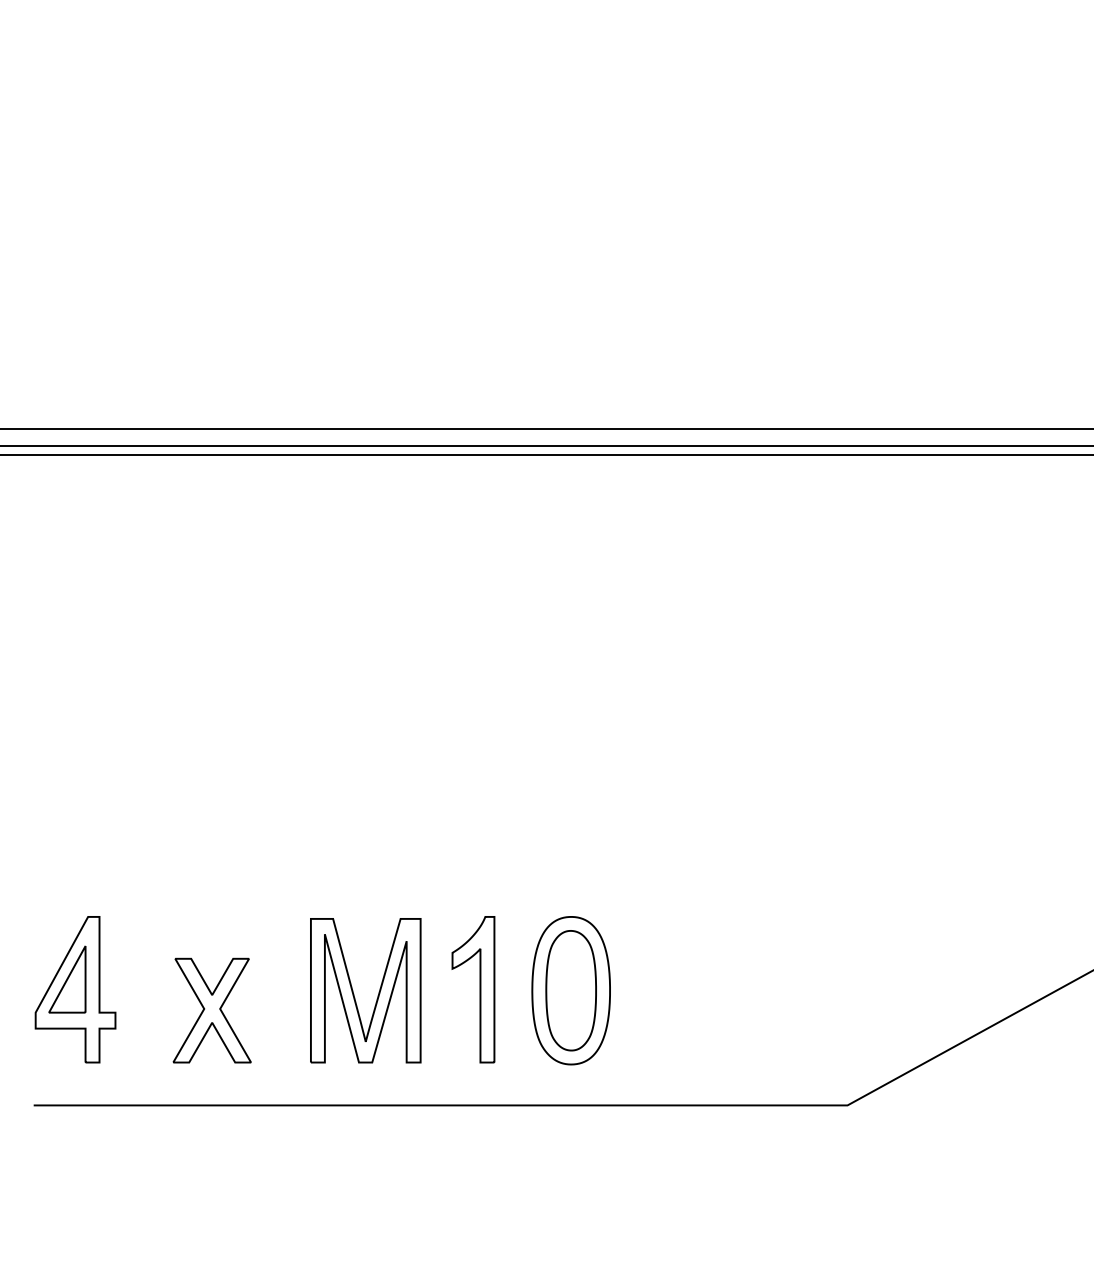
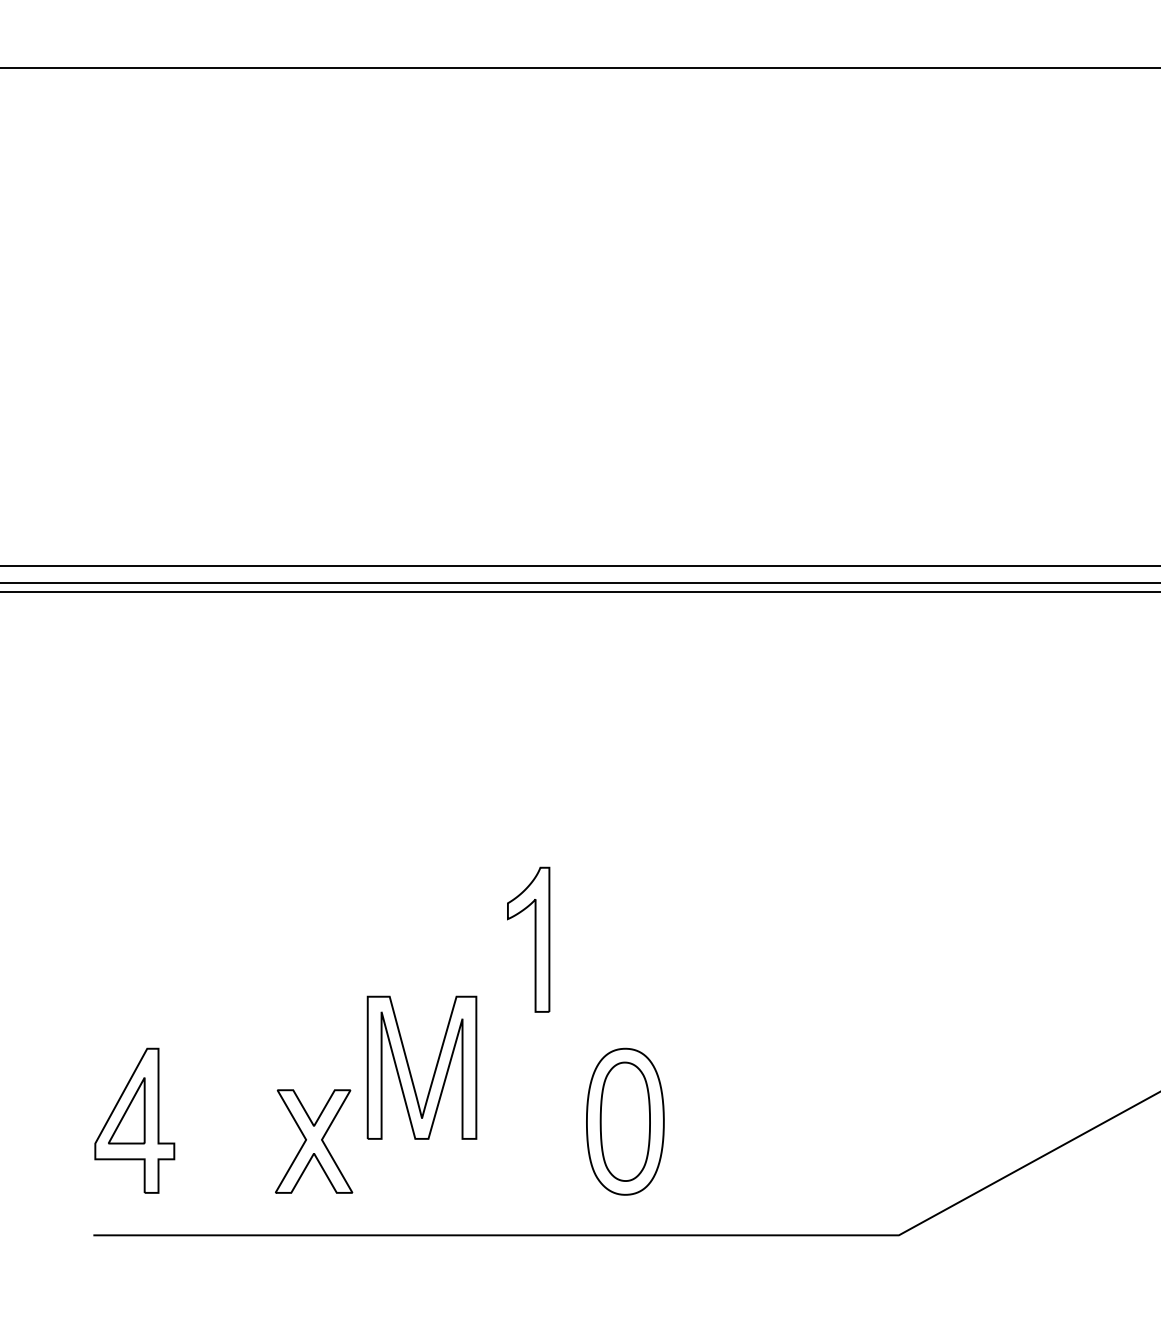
part: (473, 989) -> (528, 939), moved
part: (354, 992) -> (410, 1069), moved
part: (212, 1010) -> (314, 1141), moved

